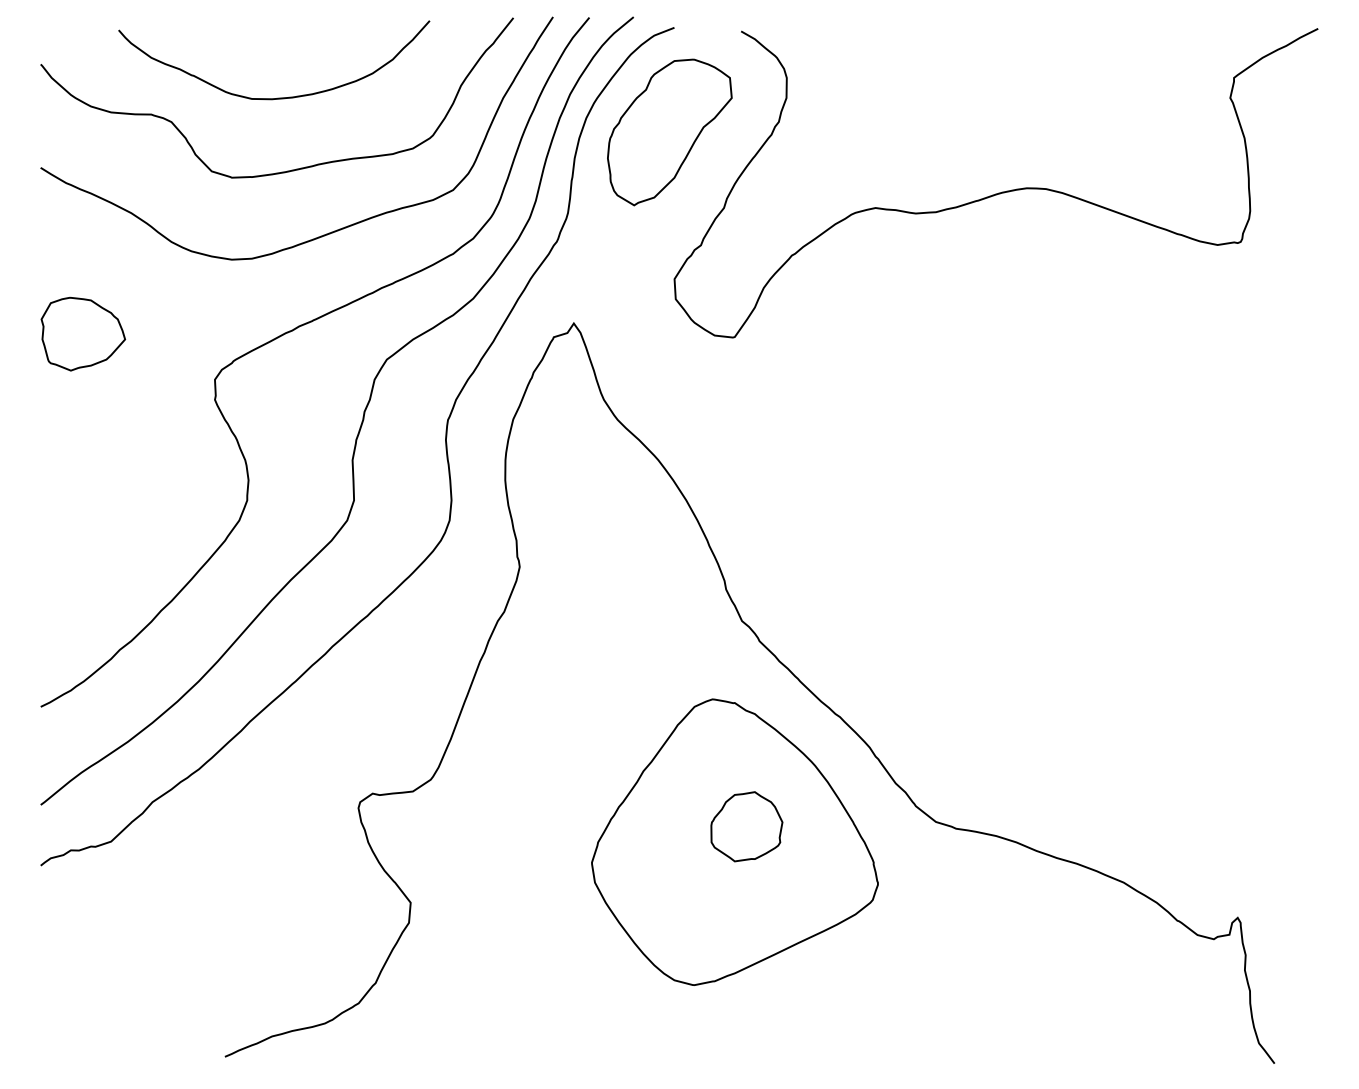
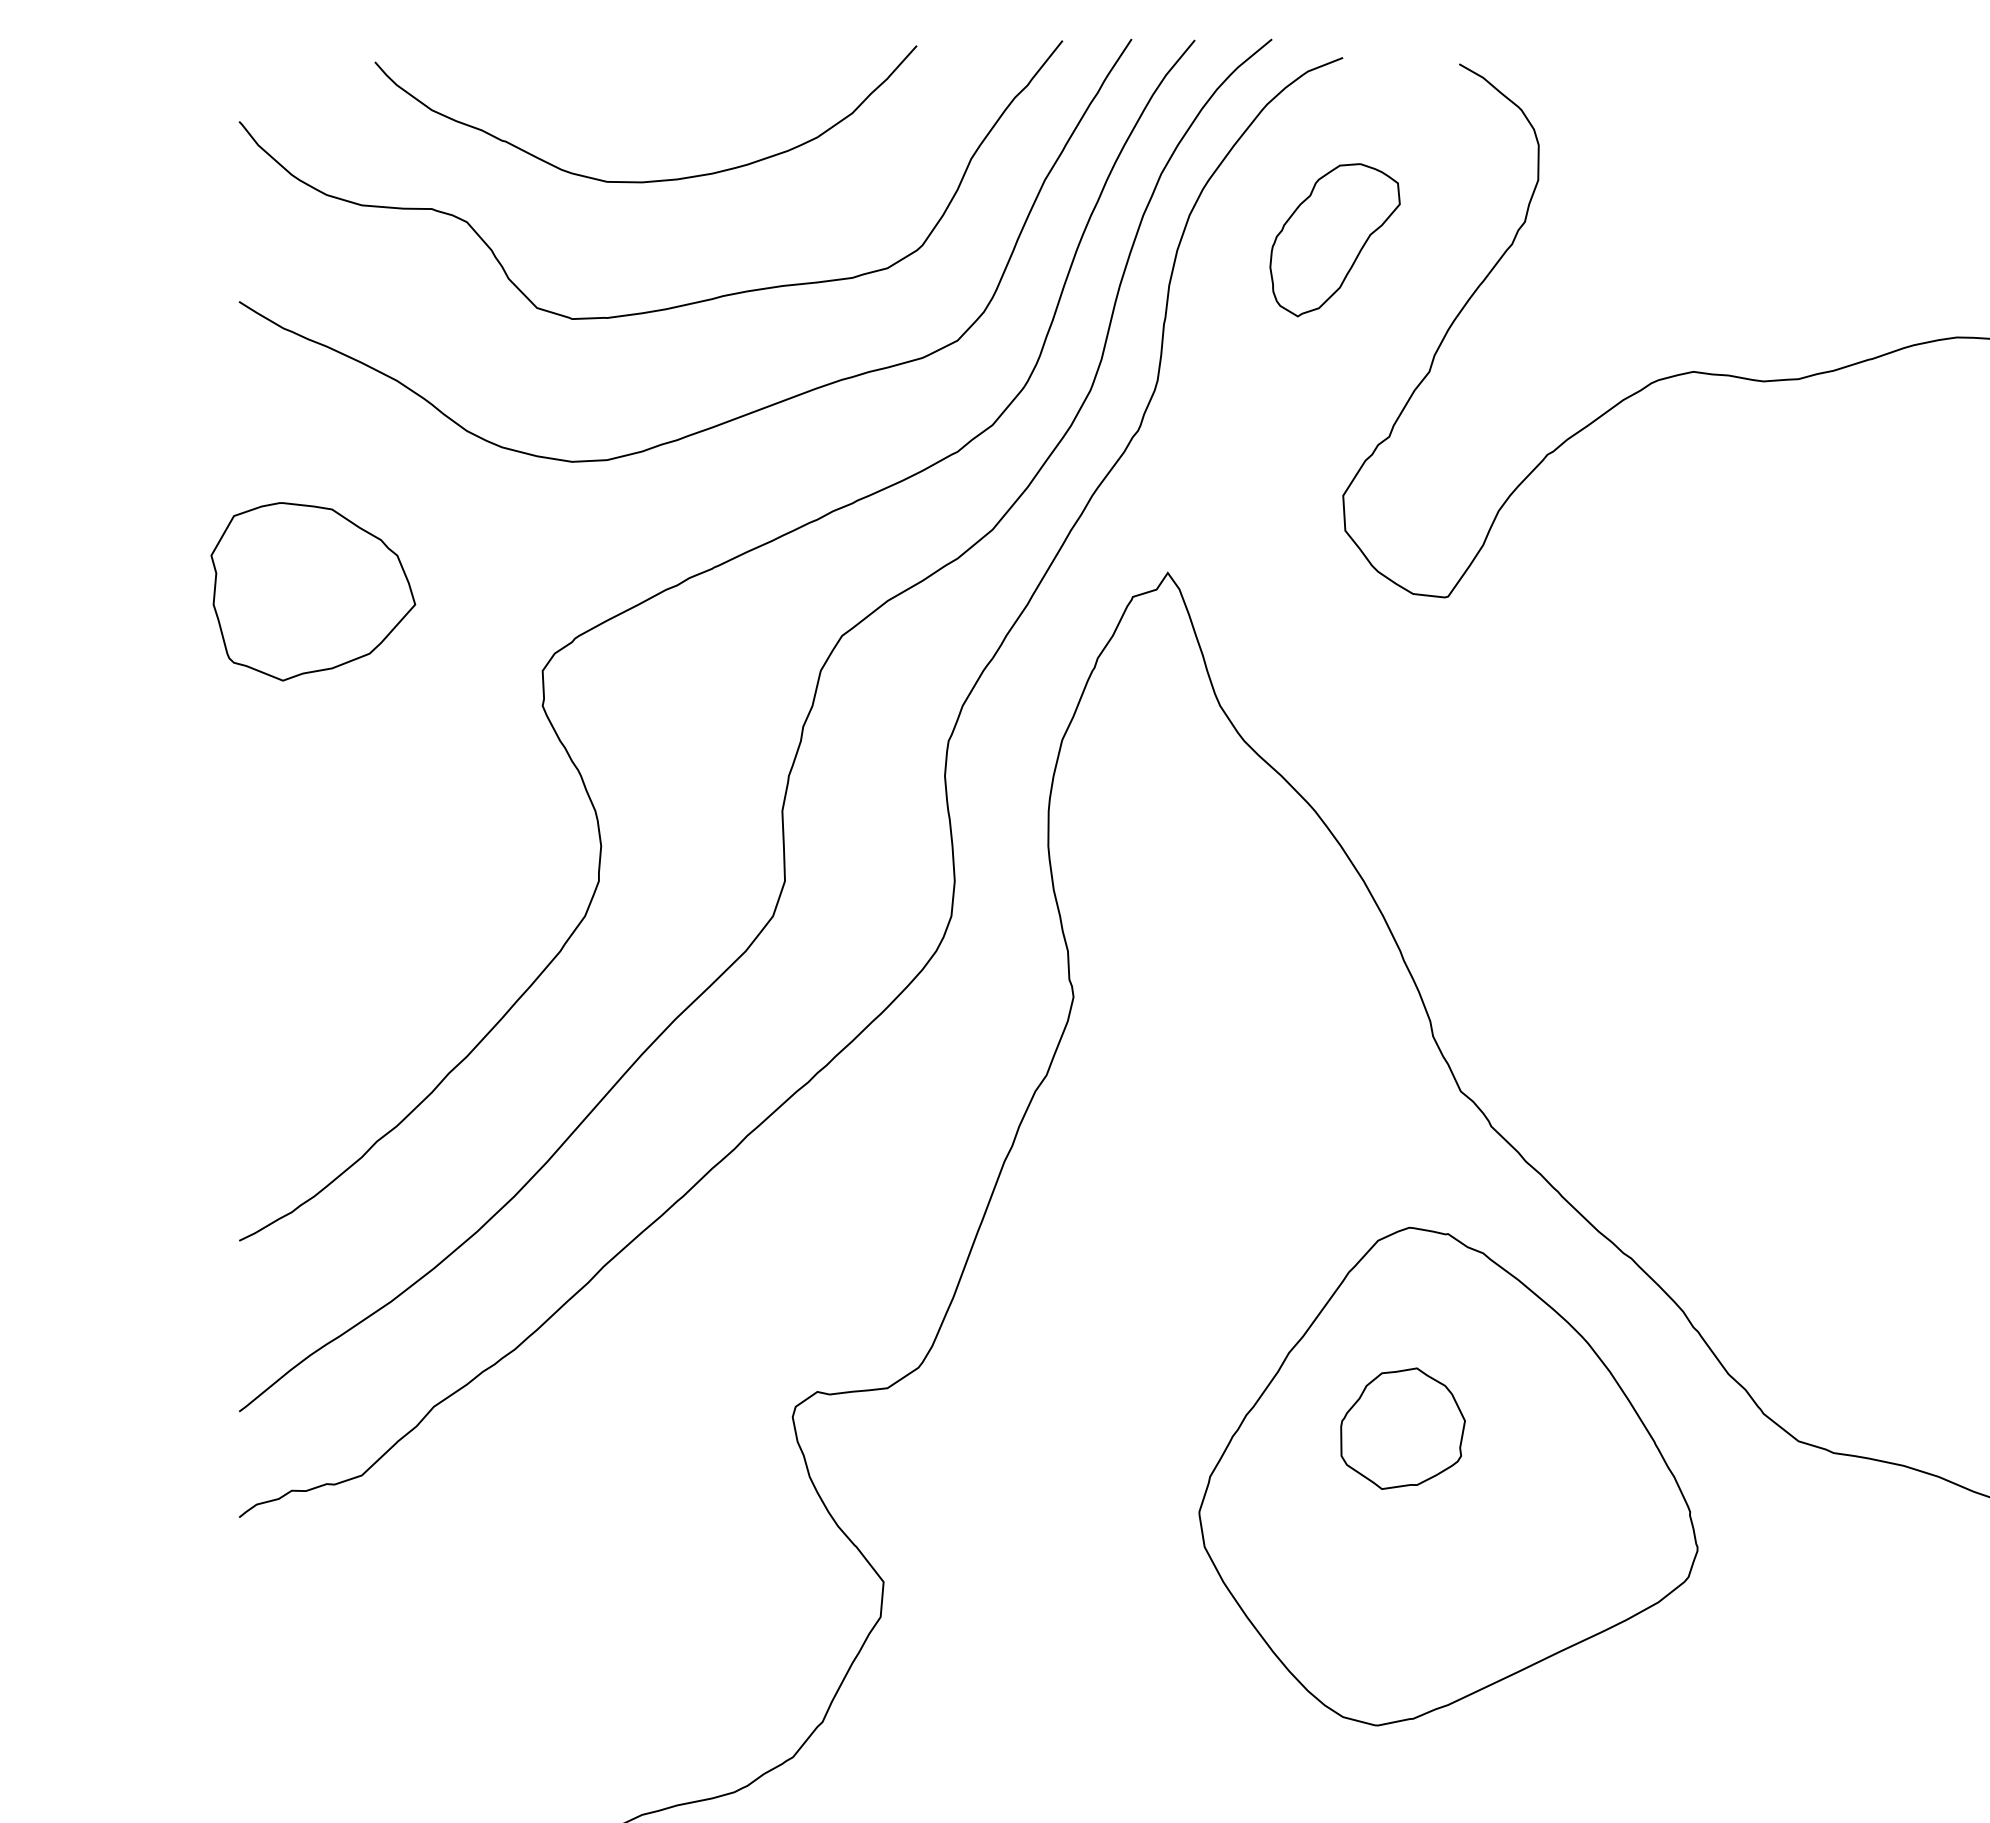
part: (669, 132) -> (1334, 240), size x0.6
part: (83, 333) -> (313, 590), size x1.4
part: (746, 826) -> (1402, 1428), moved

